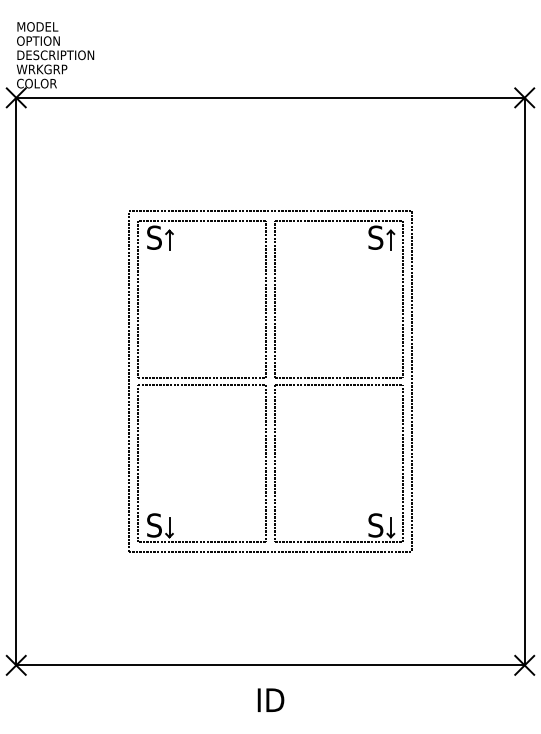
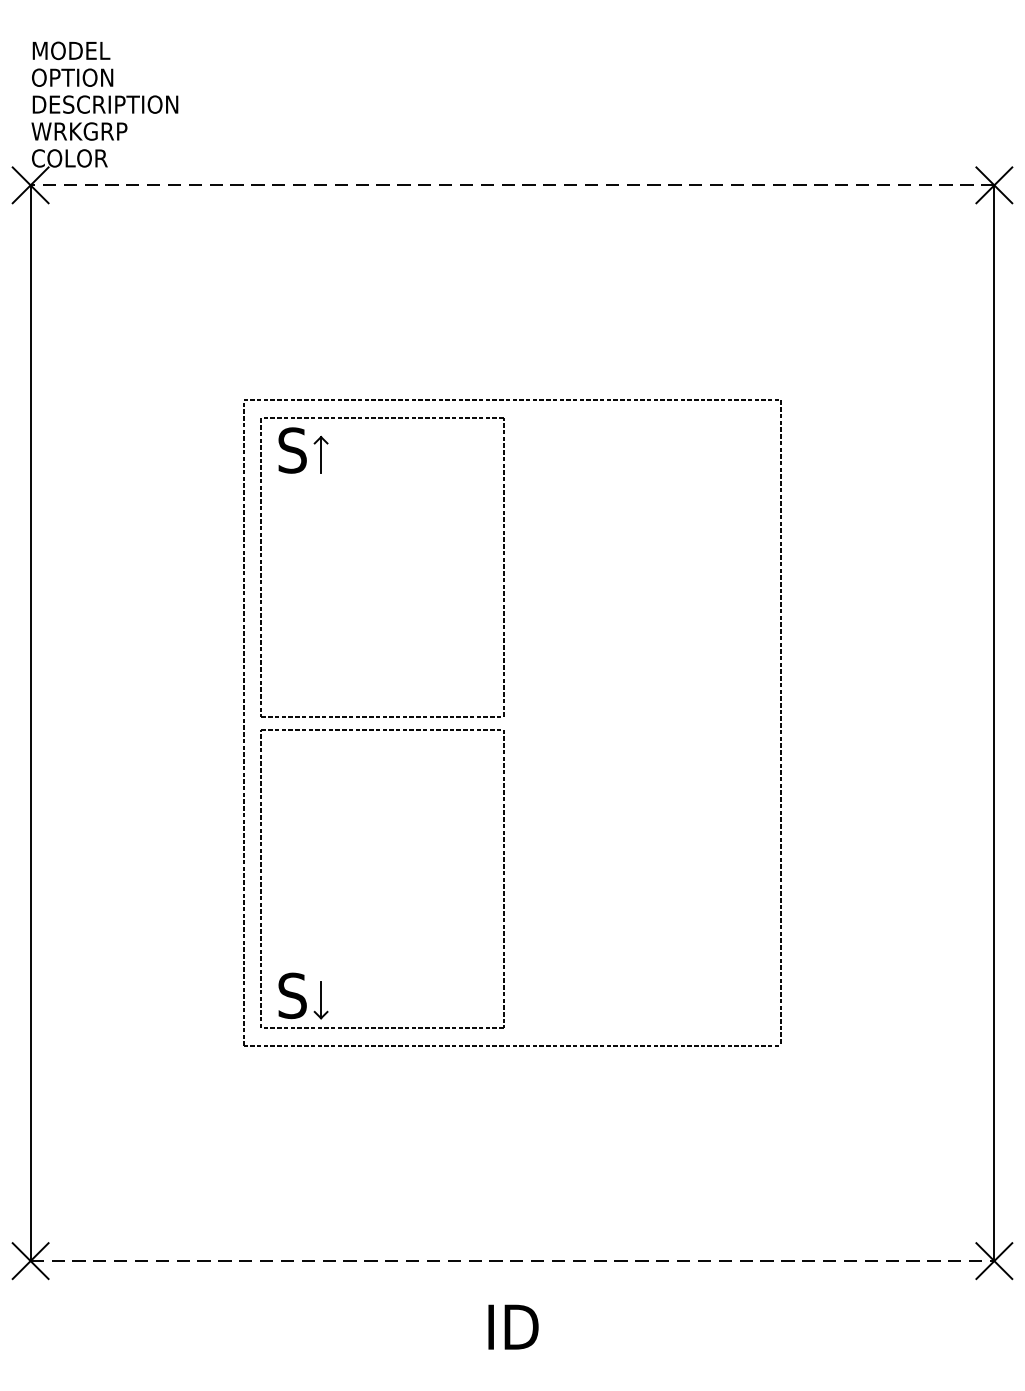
line: (270, 97) -> (512, 184), solid -> dashed
part: (338, 381) -> (641, 722), removed
line: (270, 665) -> (512, 1261), solid -> dashed

